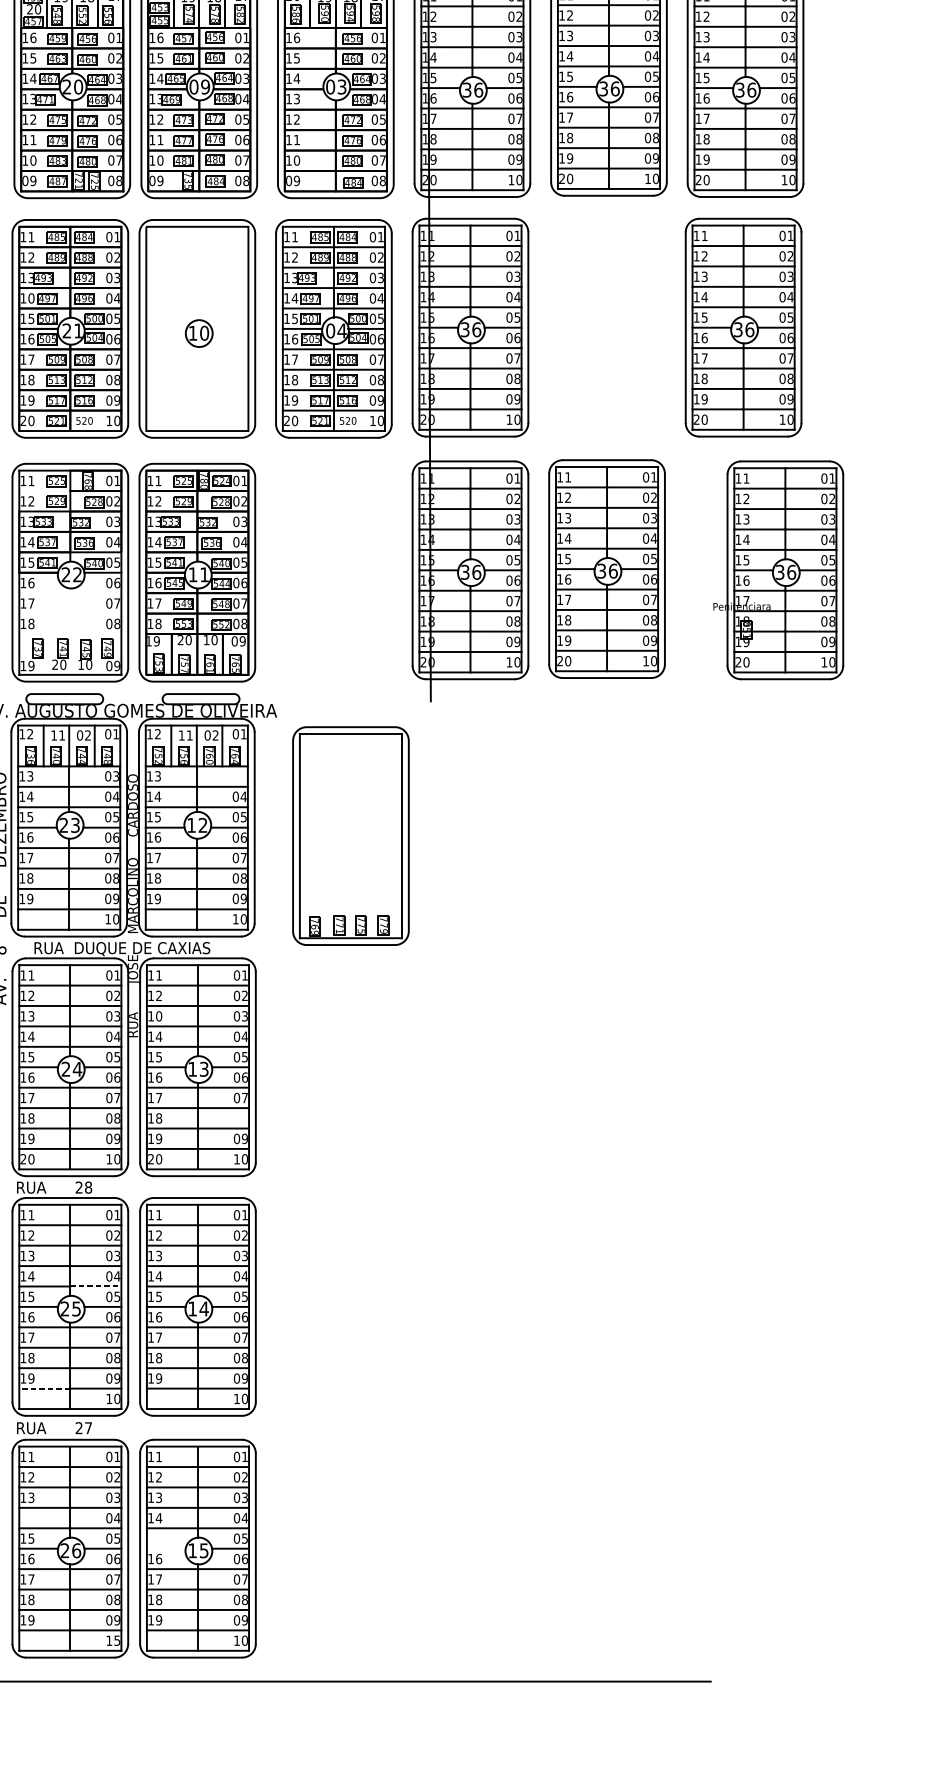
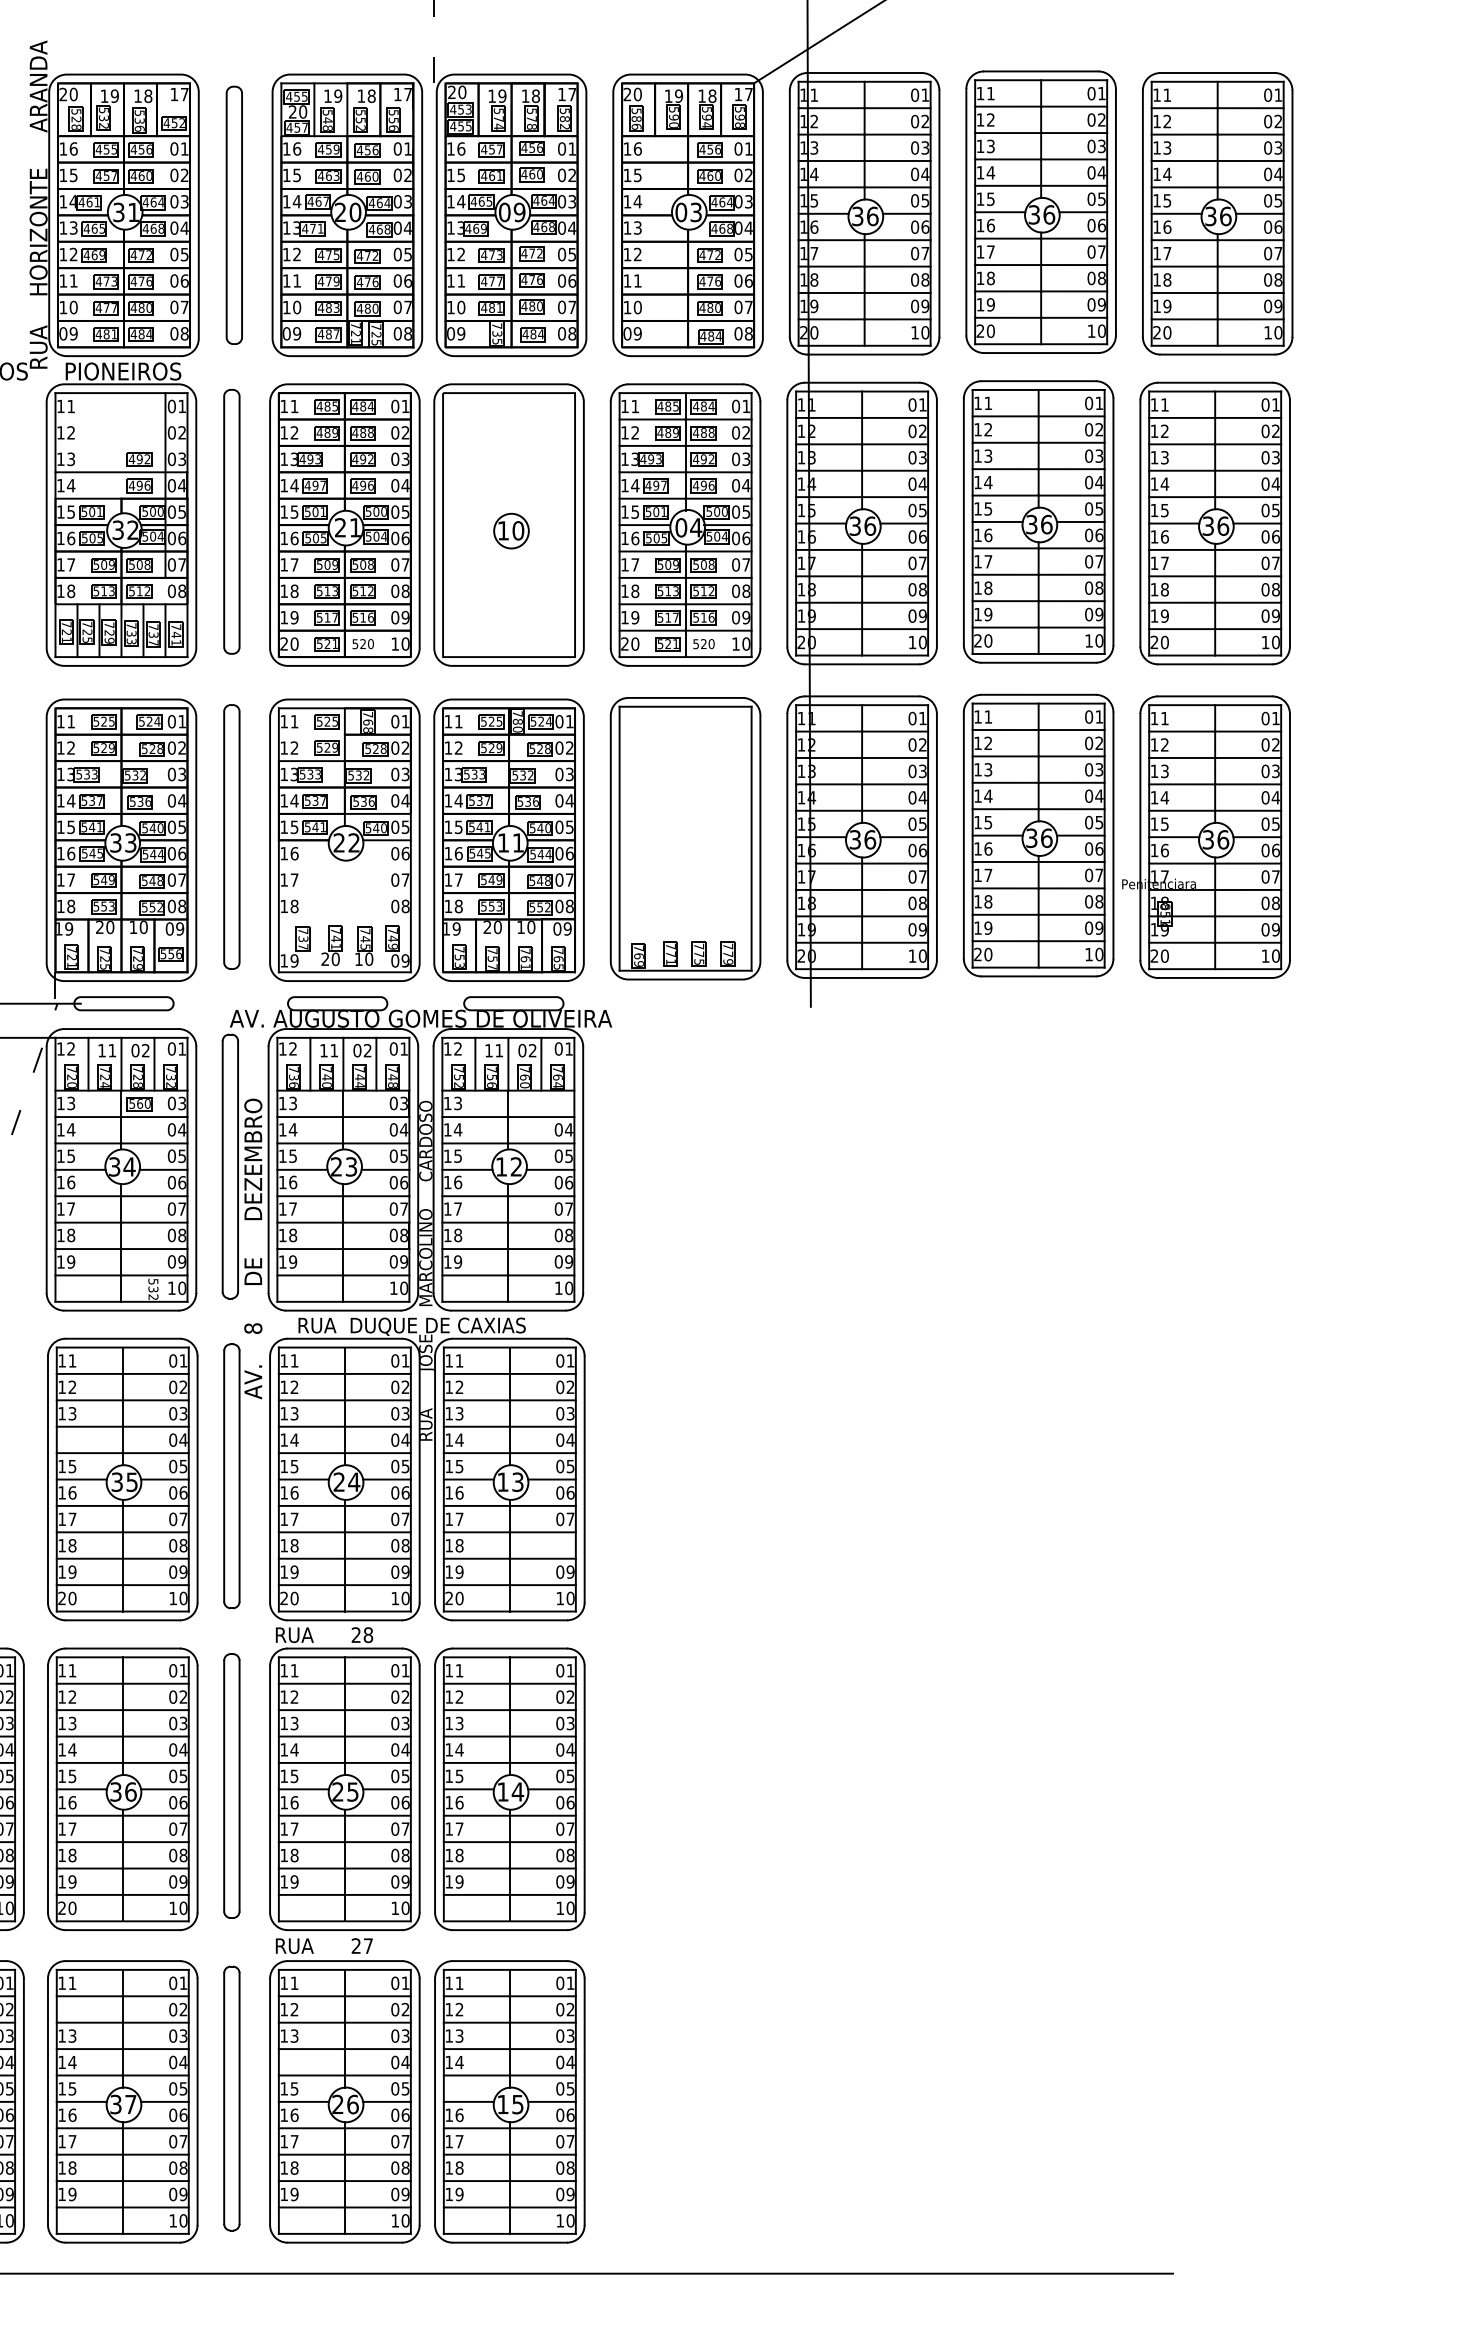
text: (31, 298) -> (294, 485), 10 -> 14
part: (606, 326) -> (1038, 521), added
part: (778, 569) -> (1206, 836), moved
part: (350, 835) -> (685, 838), moved
text: (159, 1016) -> (459, 1413), 10 -> 13
line: (95, 1286) -> (377, 1762), dashed -> solid
line: (44, 1388) -> (311, 1894), dashed -> solid
line: (165, 1548) -> (468, 2101), added
text: (117, 1640) -> (405, 2220), 15 -> 10

